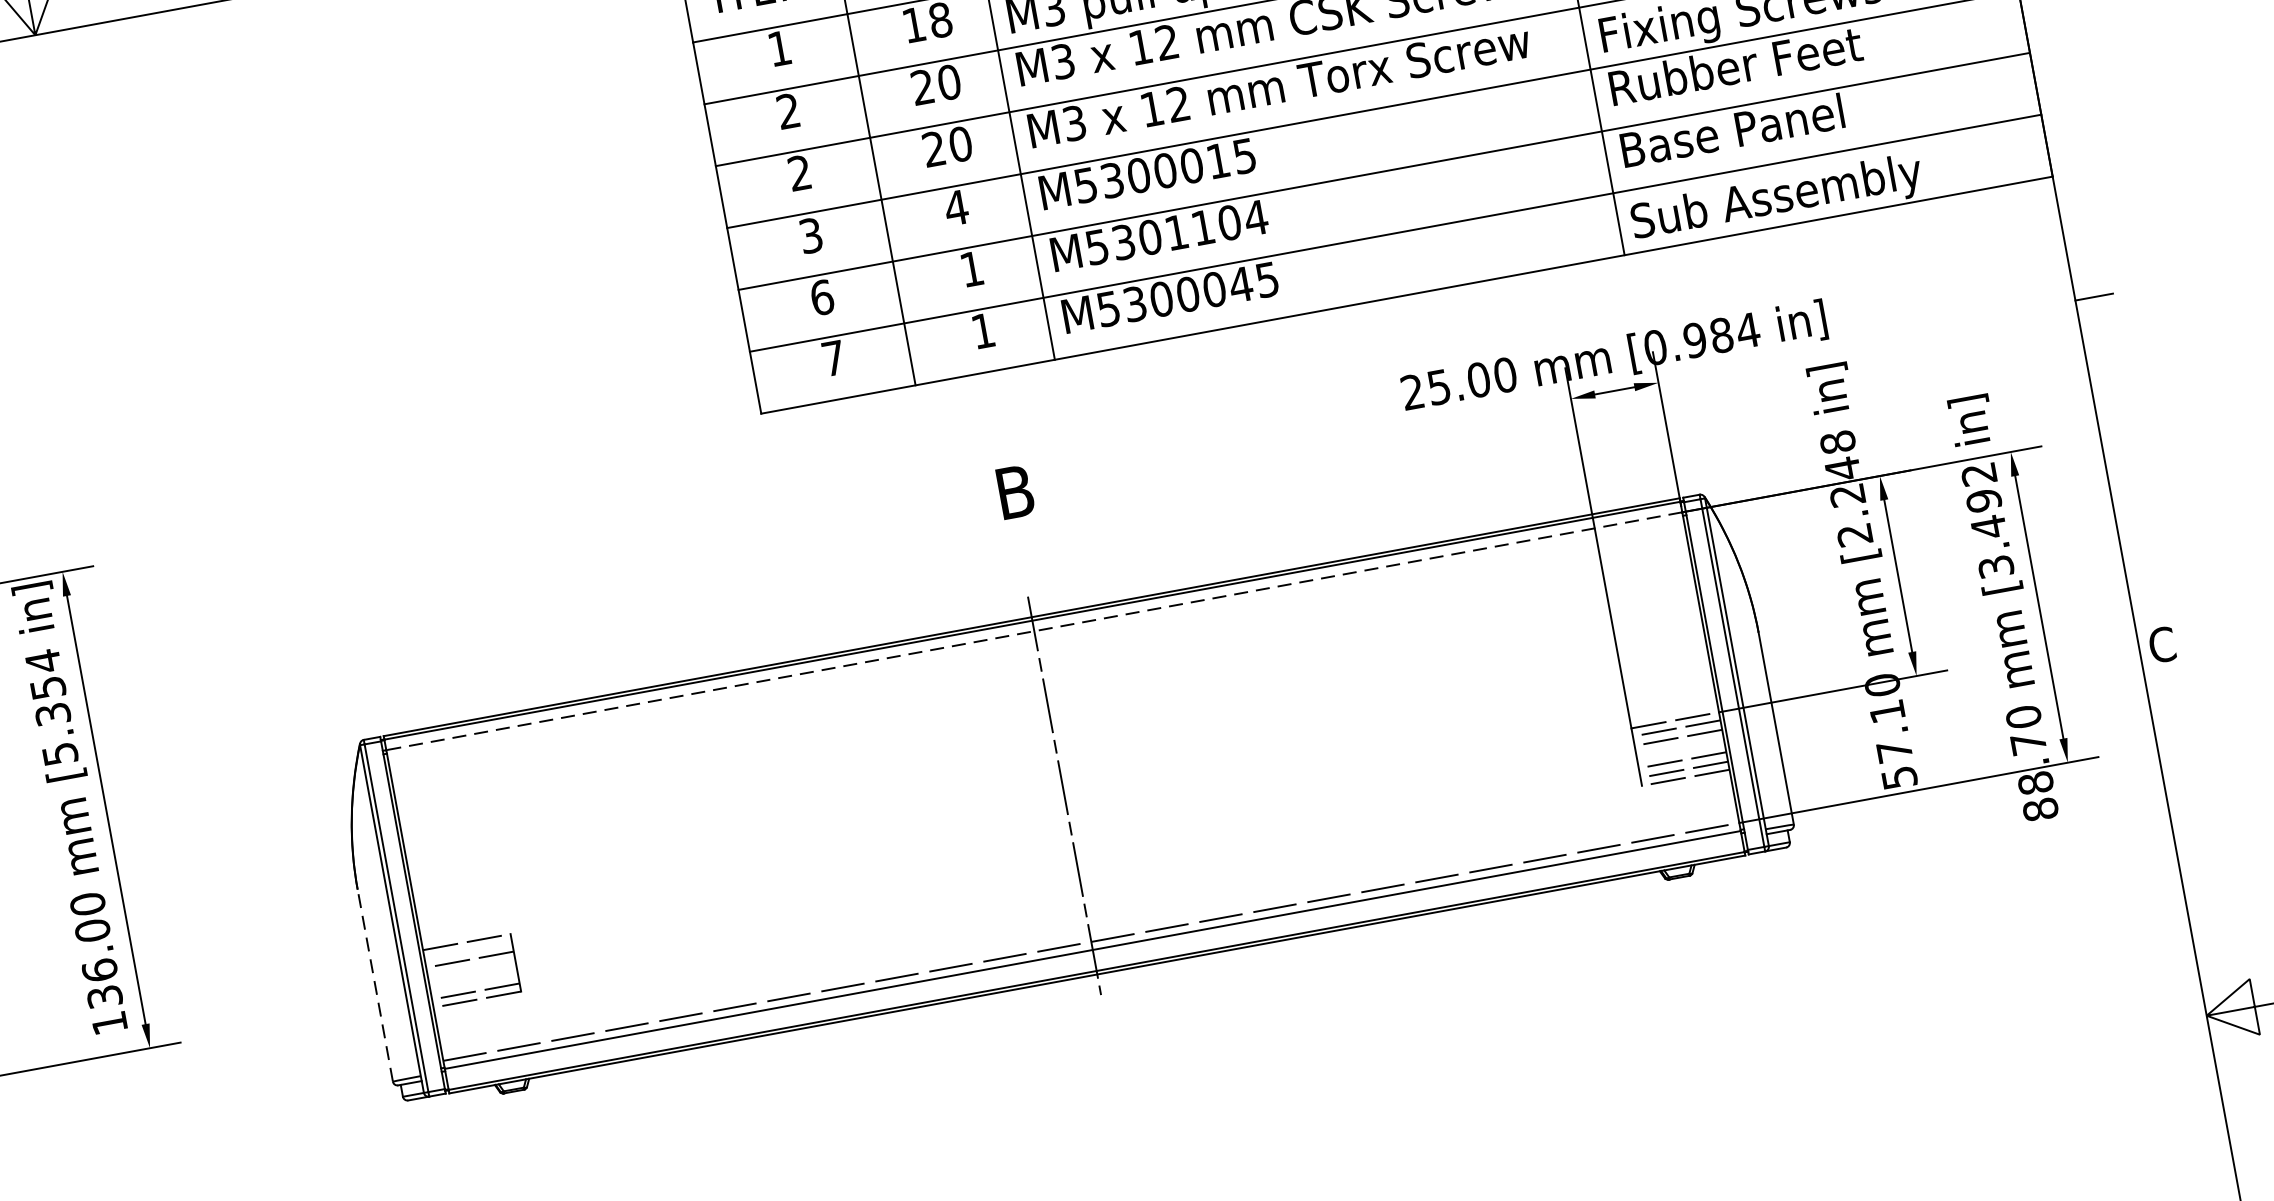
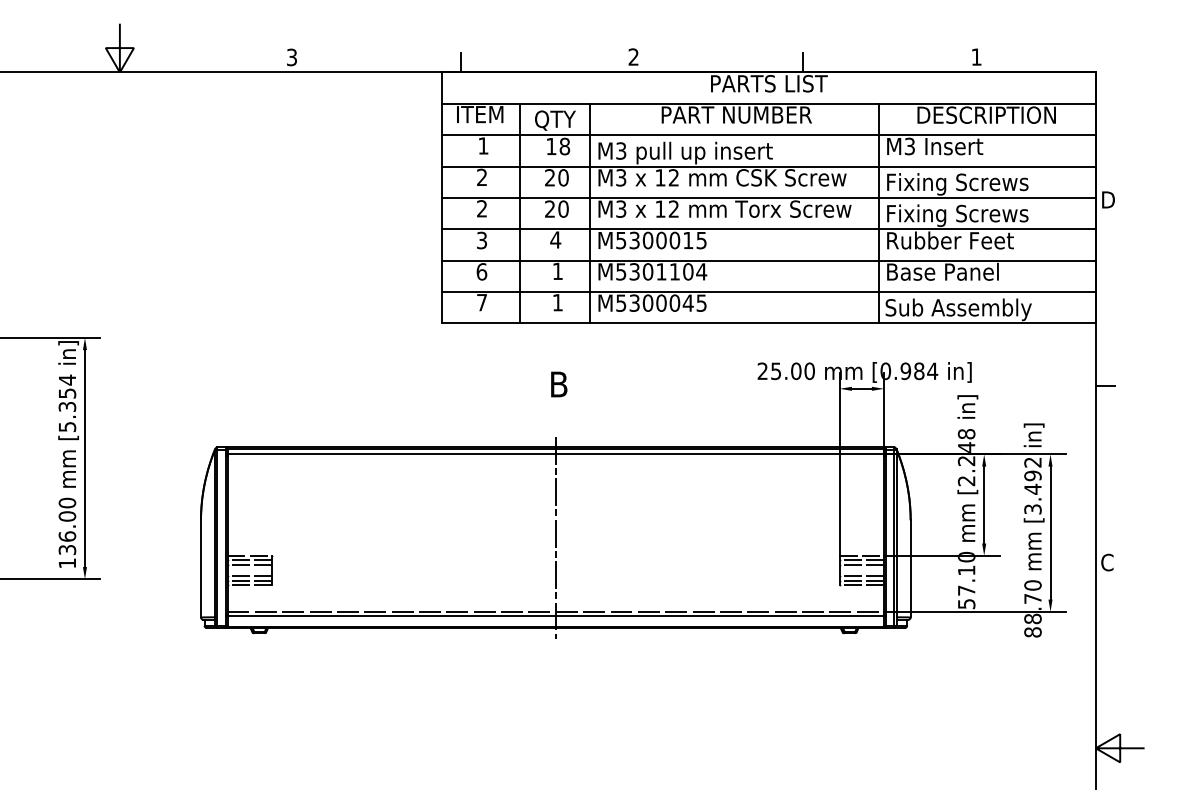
line: (1033, 631) -> (555, 454), dashed -> solid
line: (467, 949) -> (249, 559), added
line: (473, 981) -> (249, 575), added
line: (376, 984) -> (201, 568), dashed -> solid

